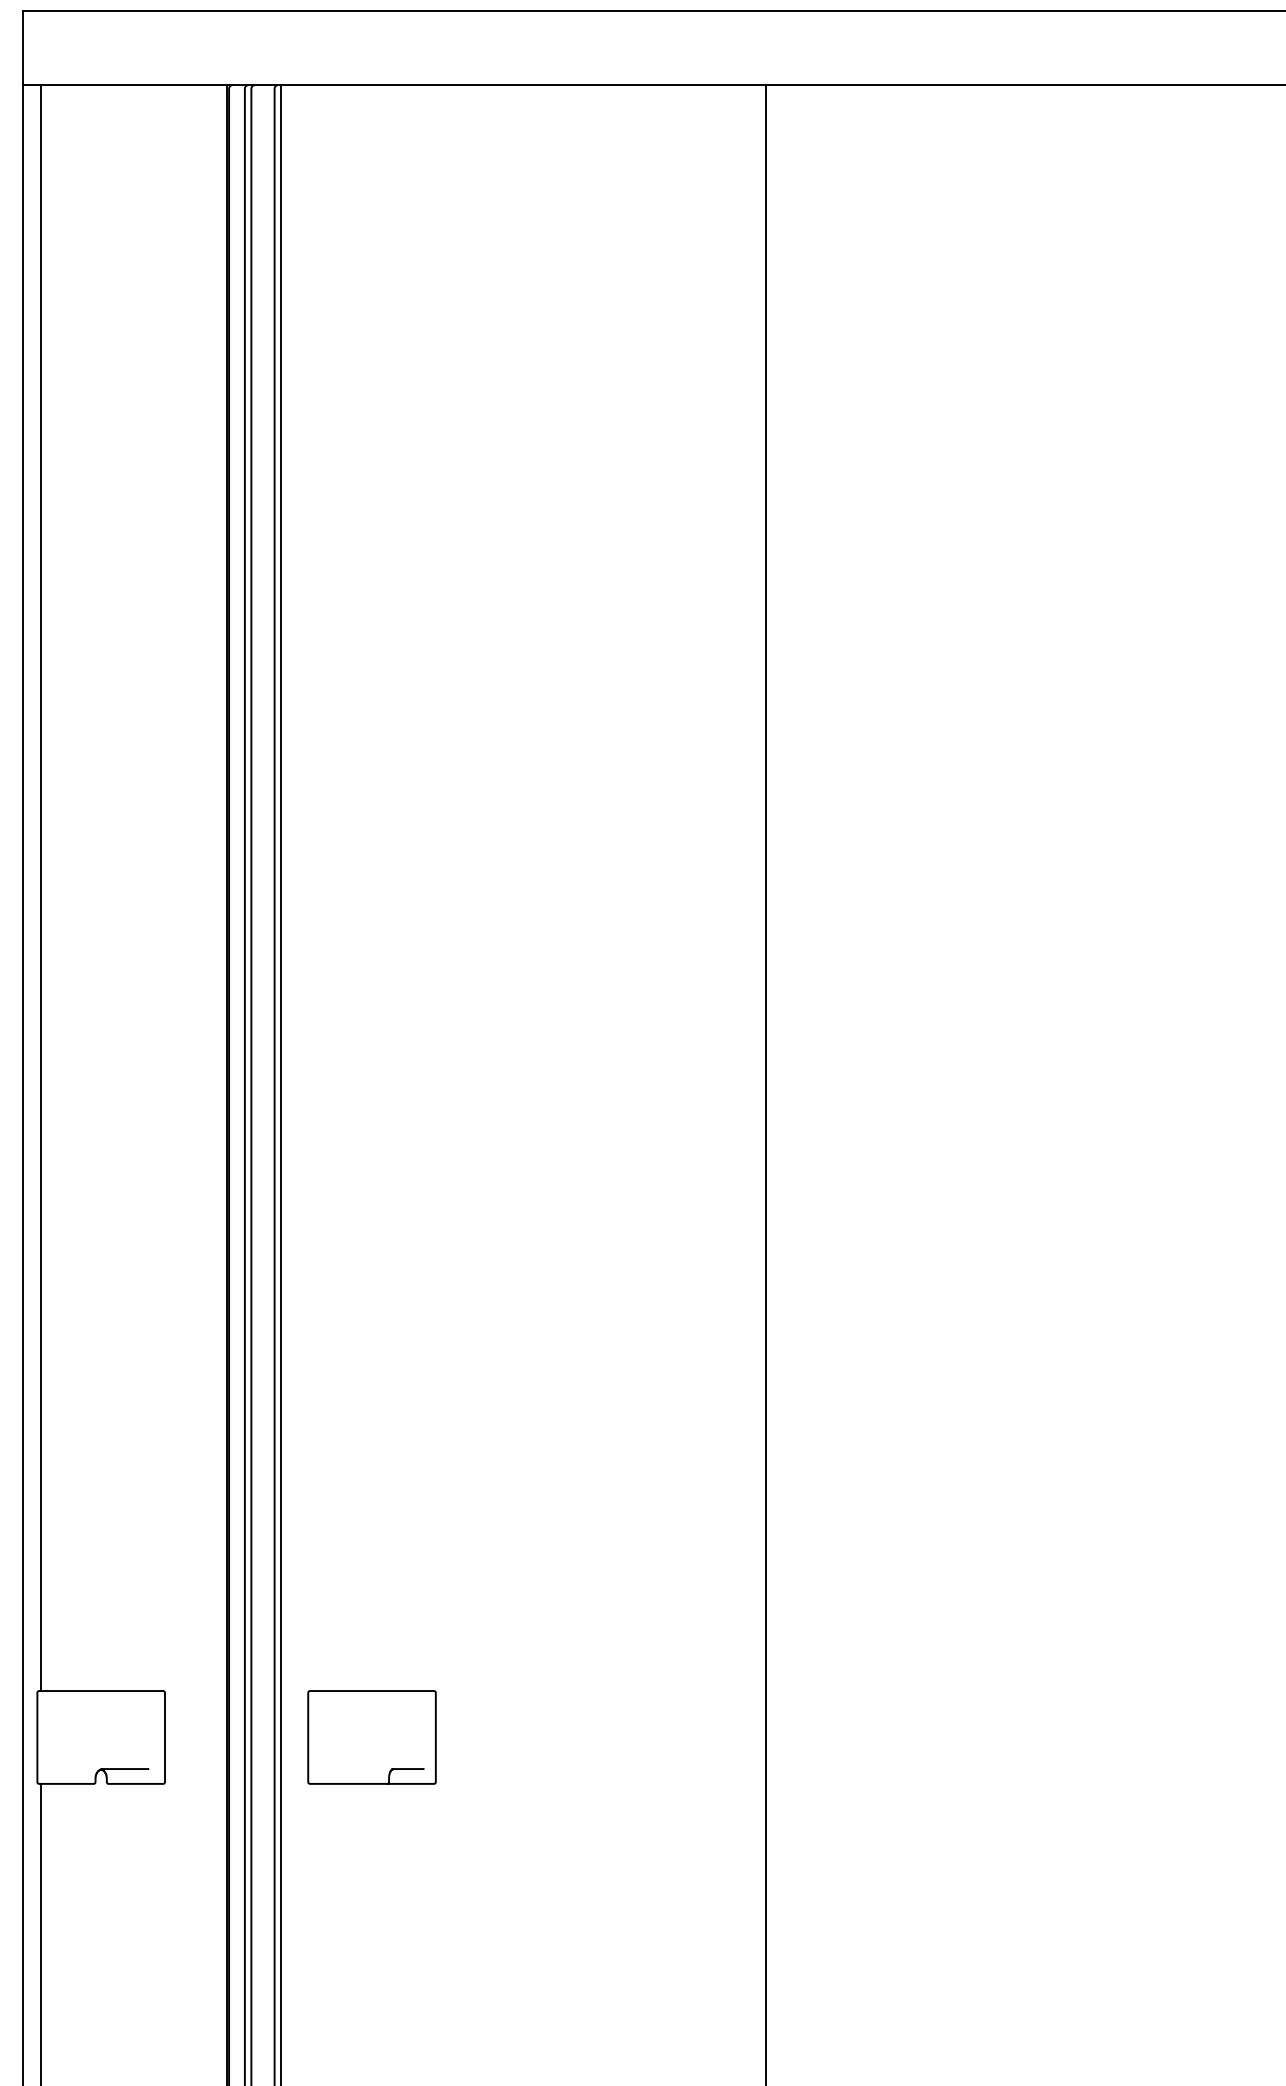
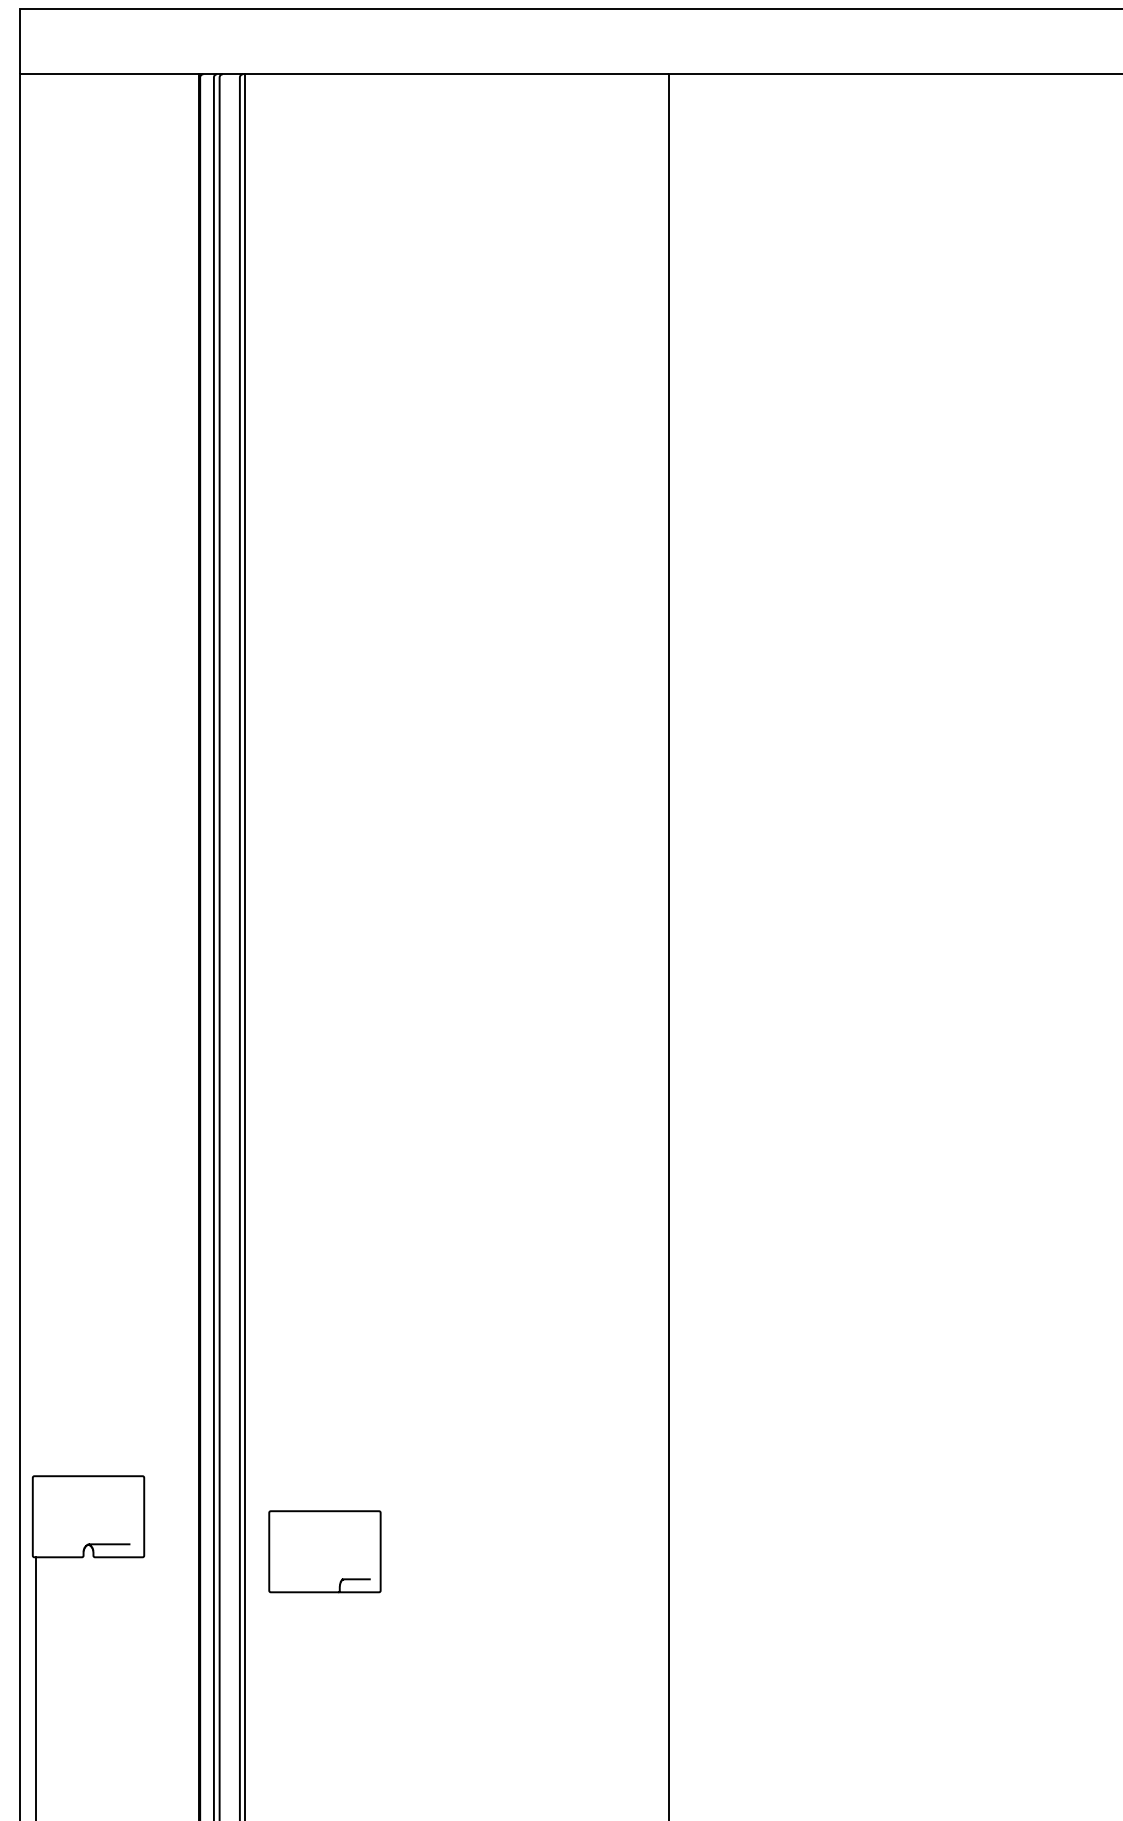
line: (41, 888) -> (36, 775), removed
curve: (390, 1768) -> (341, 1578), moved

